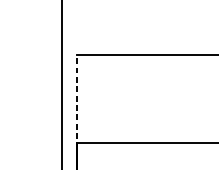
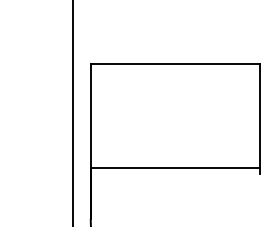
line: (76, 101) -> (90, 119), dashed -> solid

